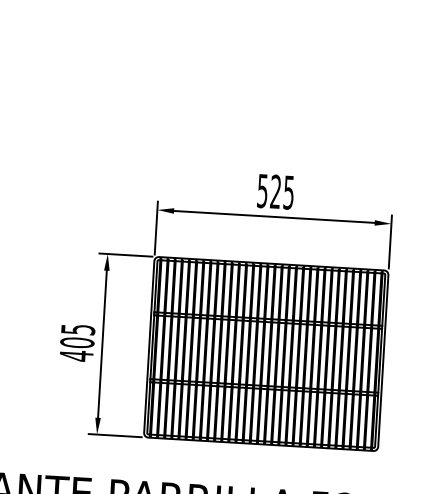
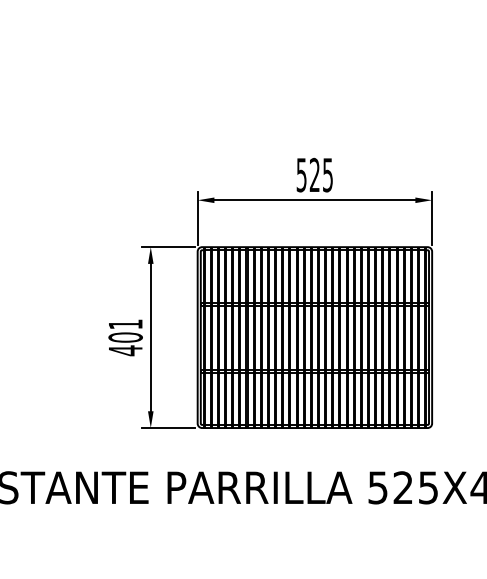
text: (77, 329) -> (125, 324), 405 -> 401

